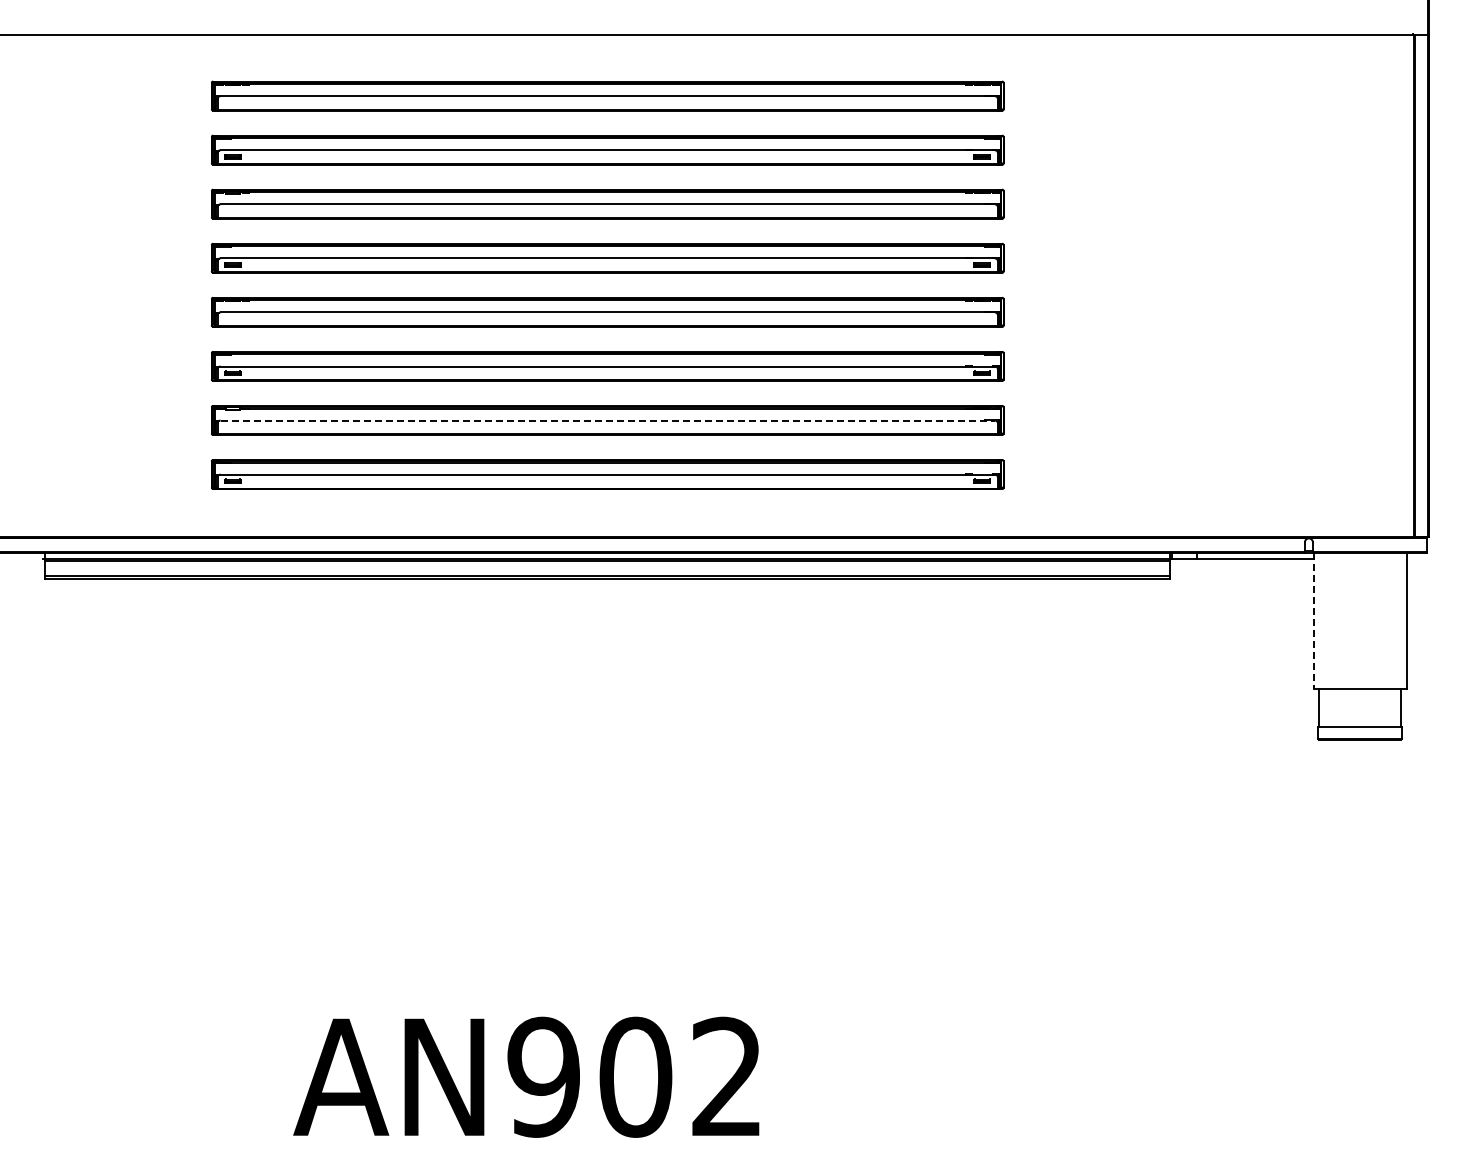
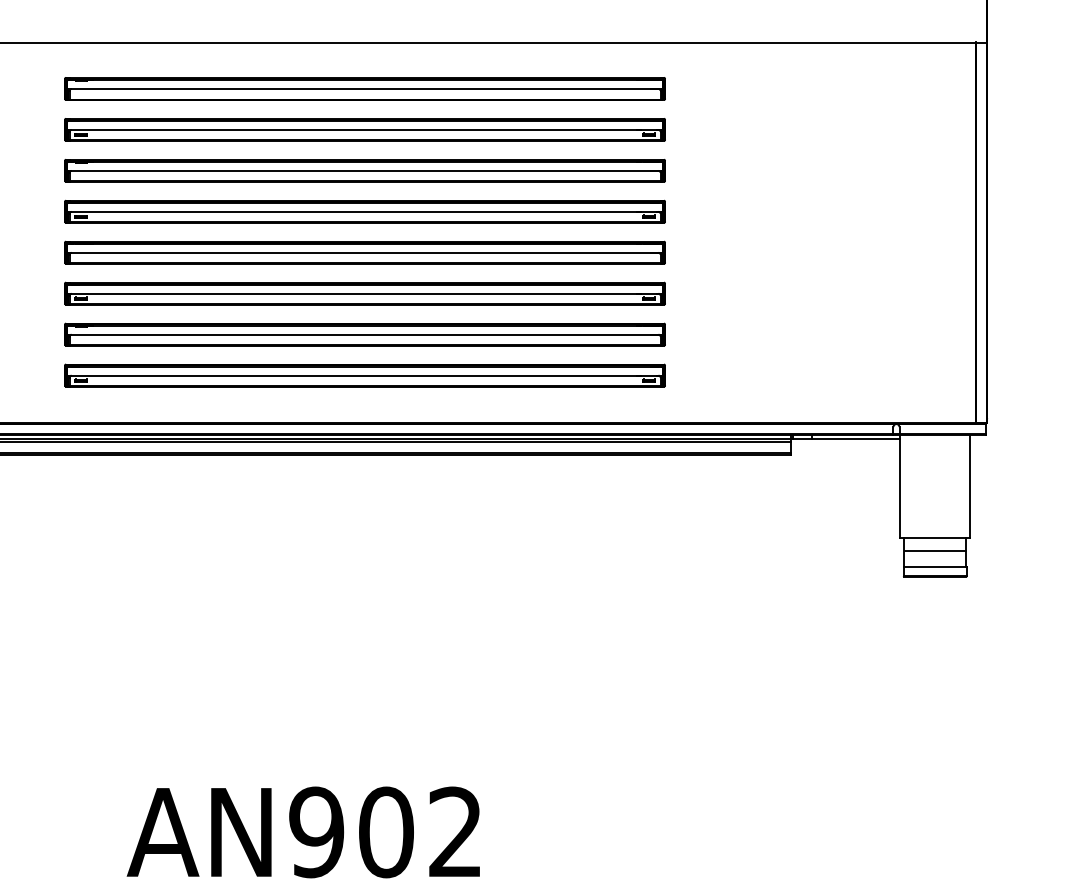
line: (608, 420) -> (365, 334), dashed -> solid
line: (1313, 620) -> (899, 486), dashed -> solid
line: (1359, 705) -> (934, 550), added

